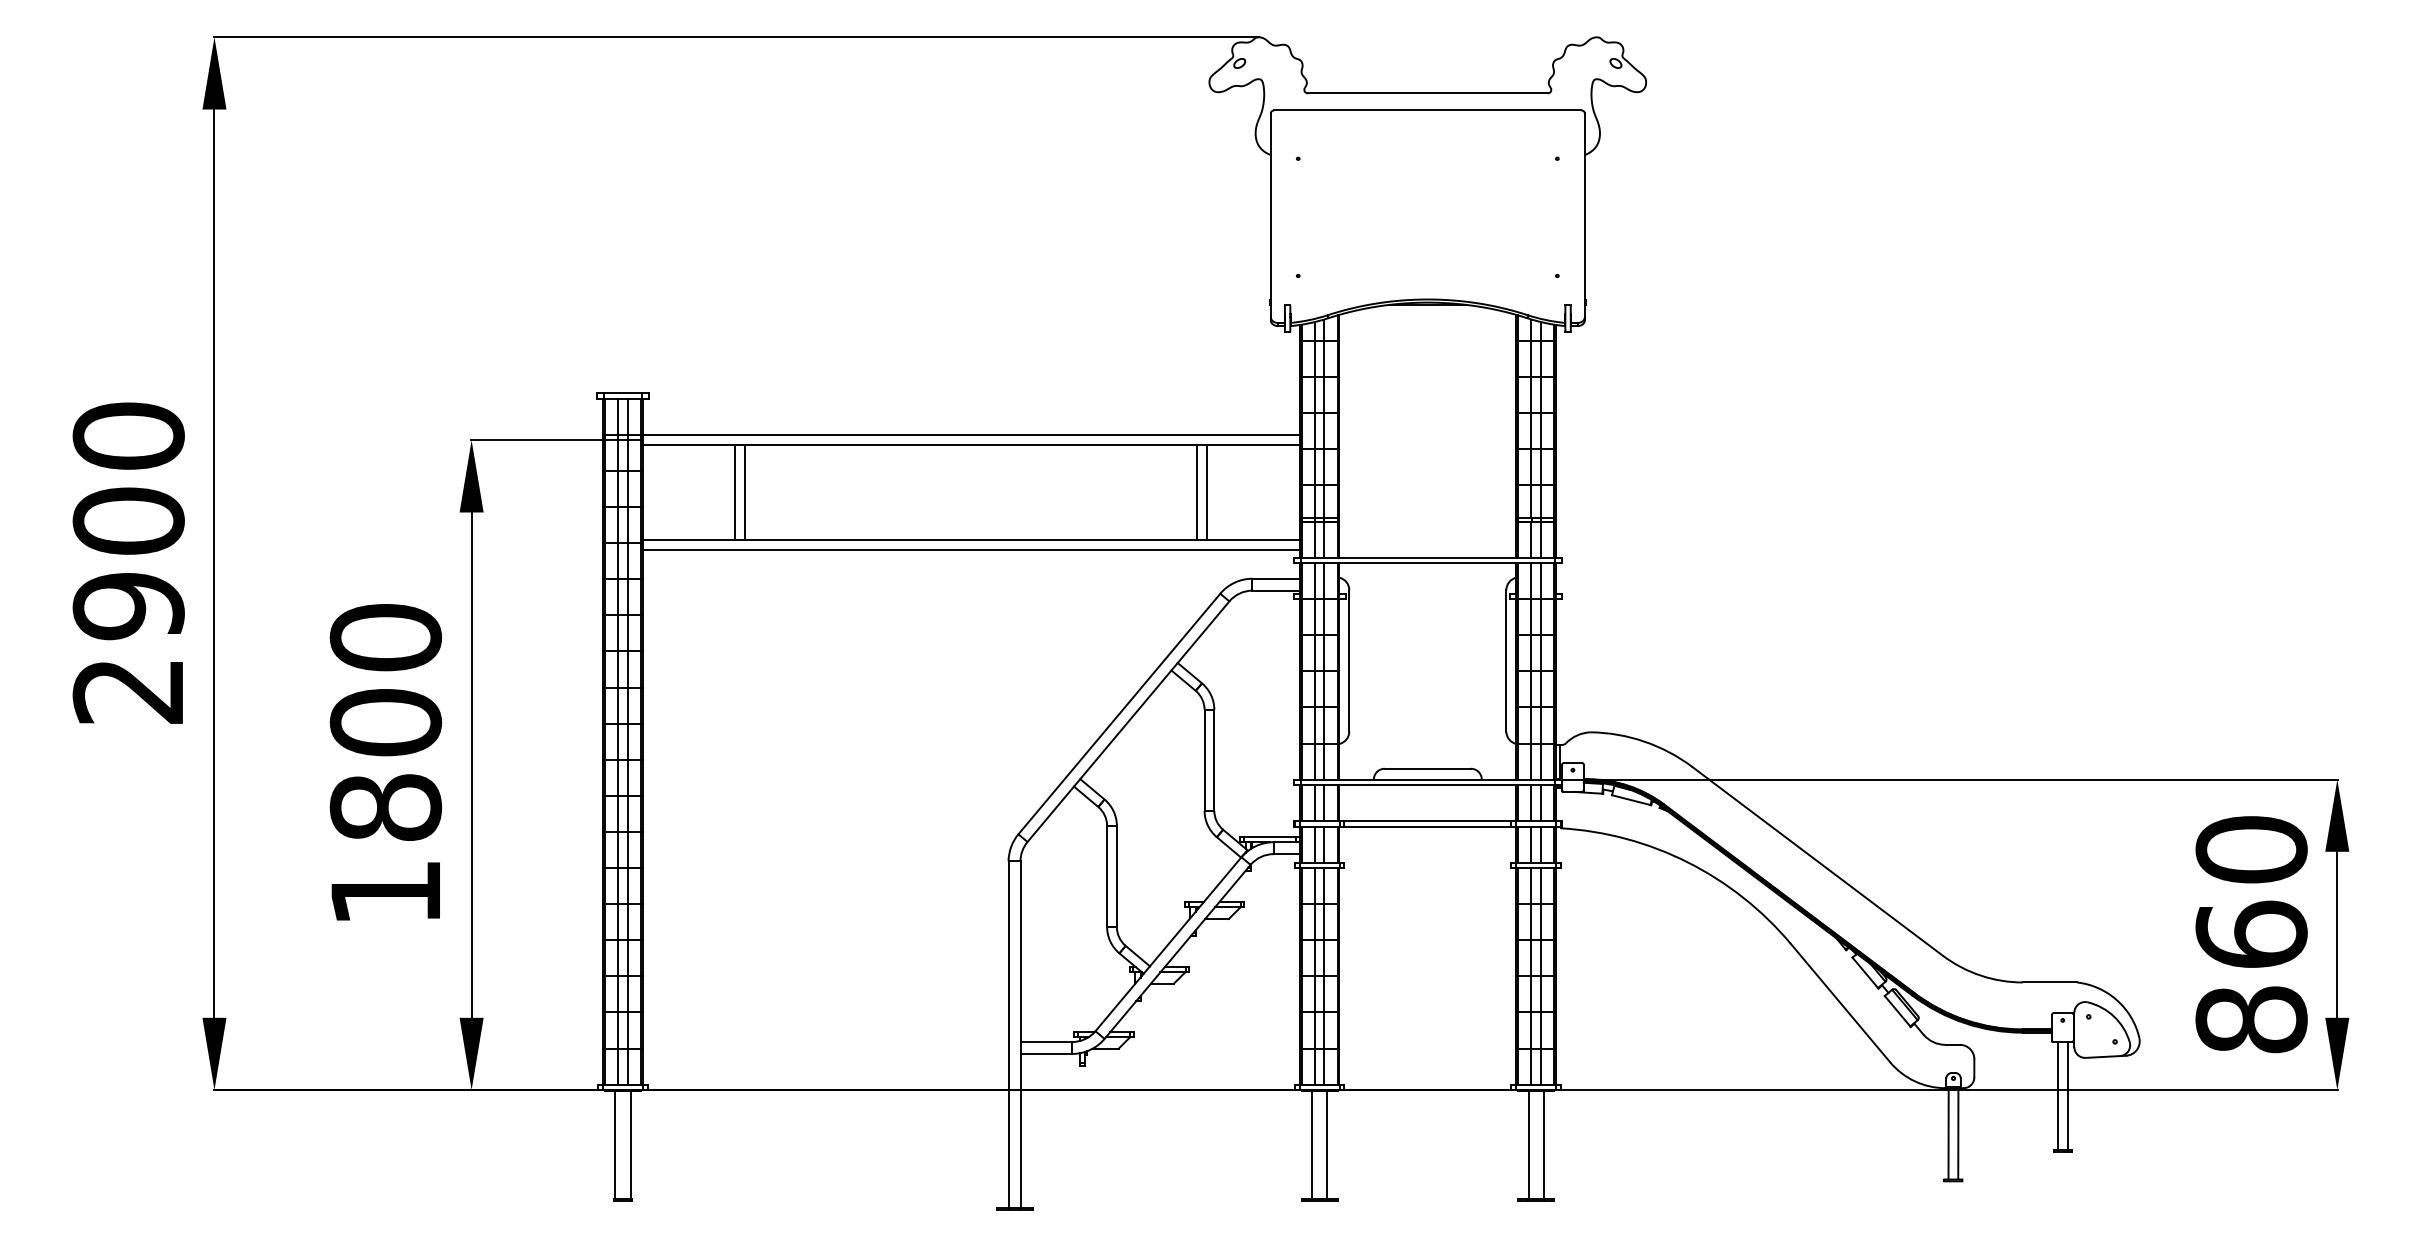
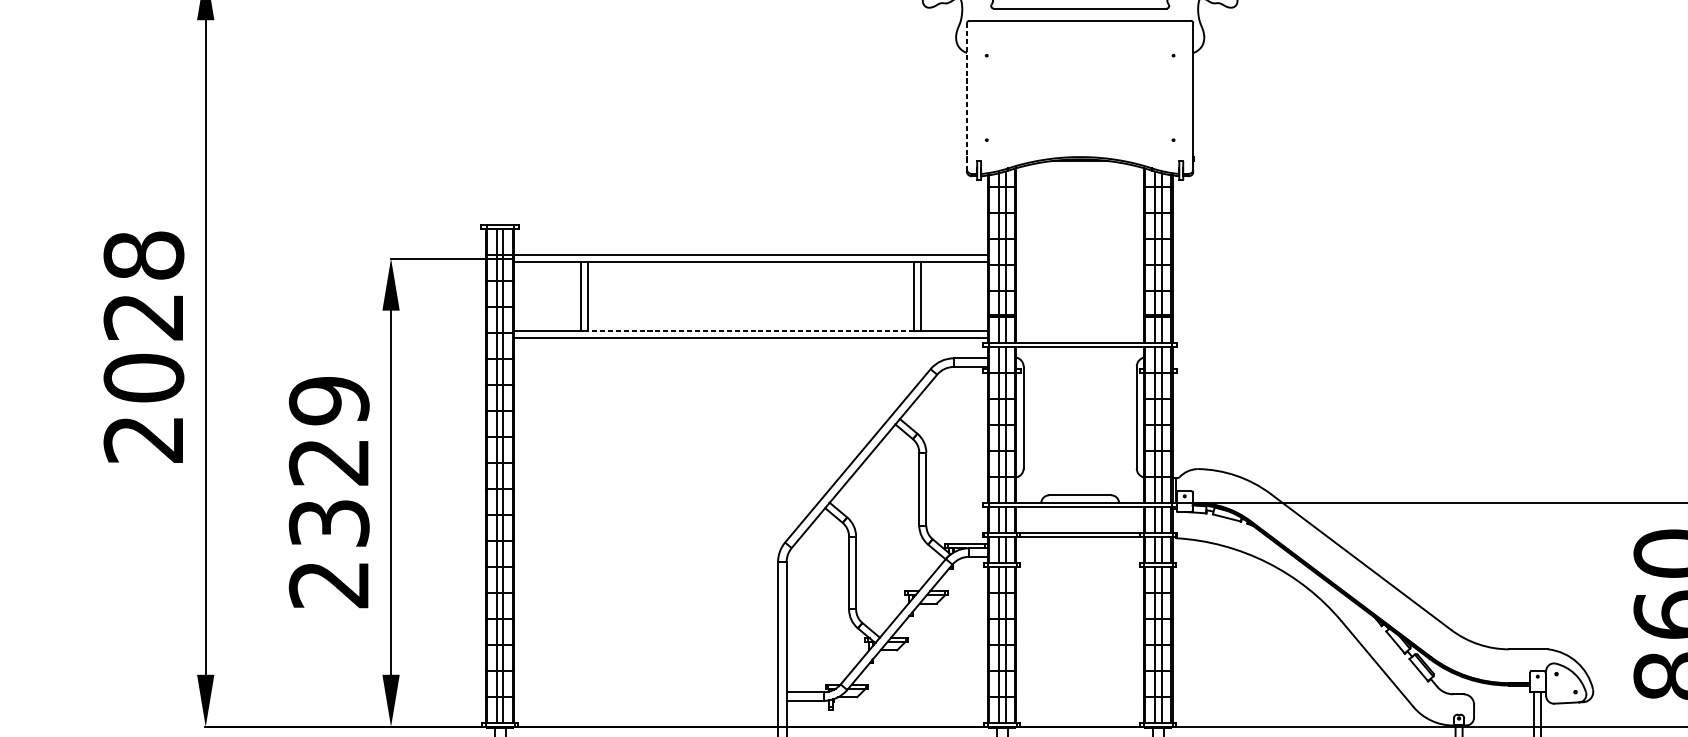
line: (1270, 215) -> (966, 96), solid -> dashed
text: (128, 521) -> (143, 317), 2900 -> 2028
line: (970, 540) -> (750, 330), solid -> dashed
text: (385, 764) -> (328, 492), 1800 -> 2329

